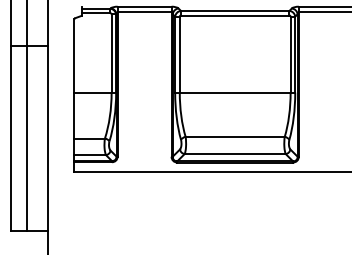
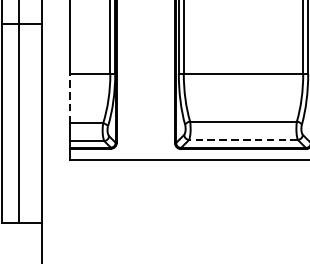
line: (74, 115) -> (70, 98), solid -> dashed
line: (235, 154) -> (243, 140), solid -> dashed

